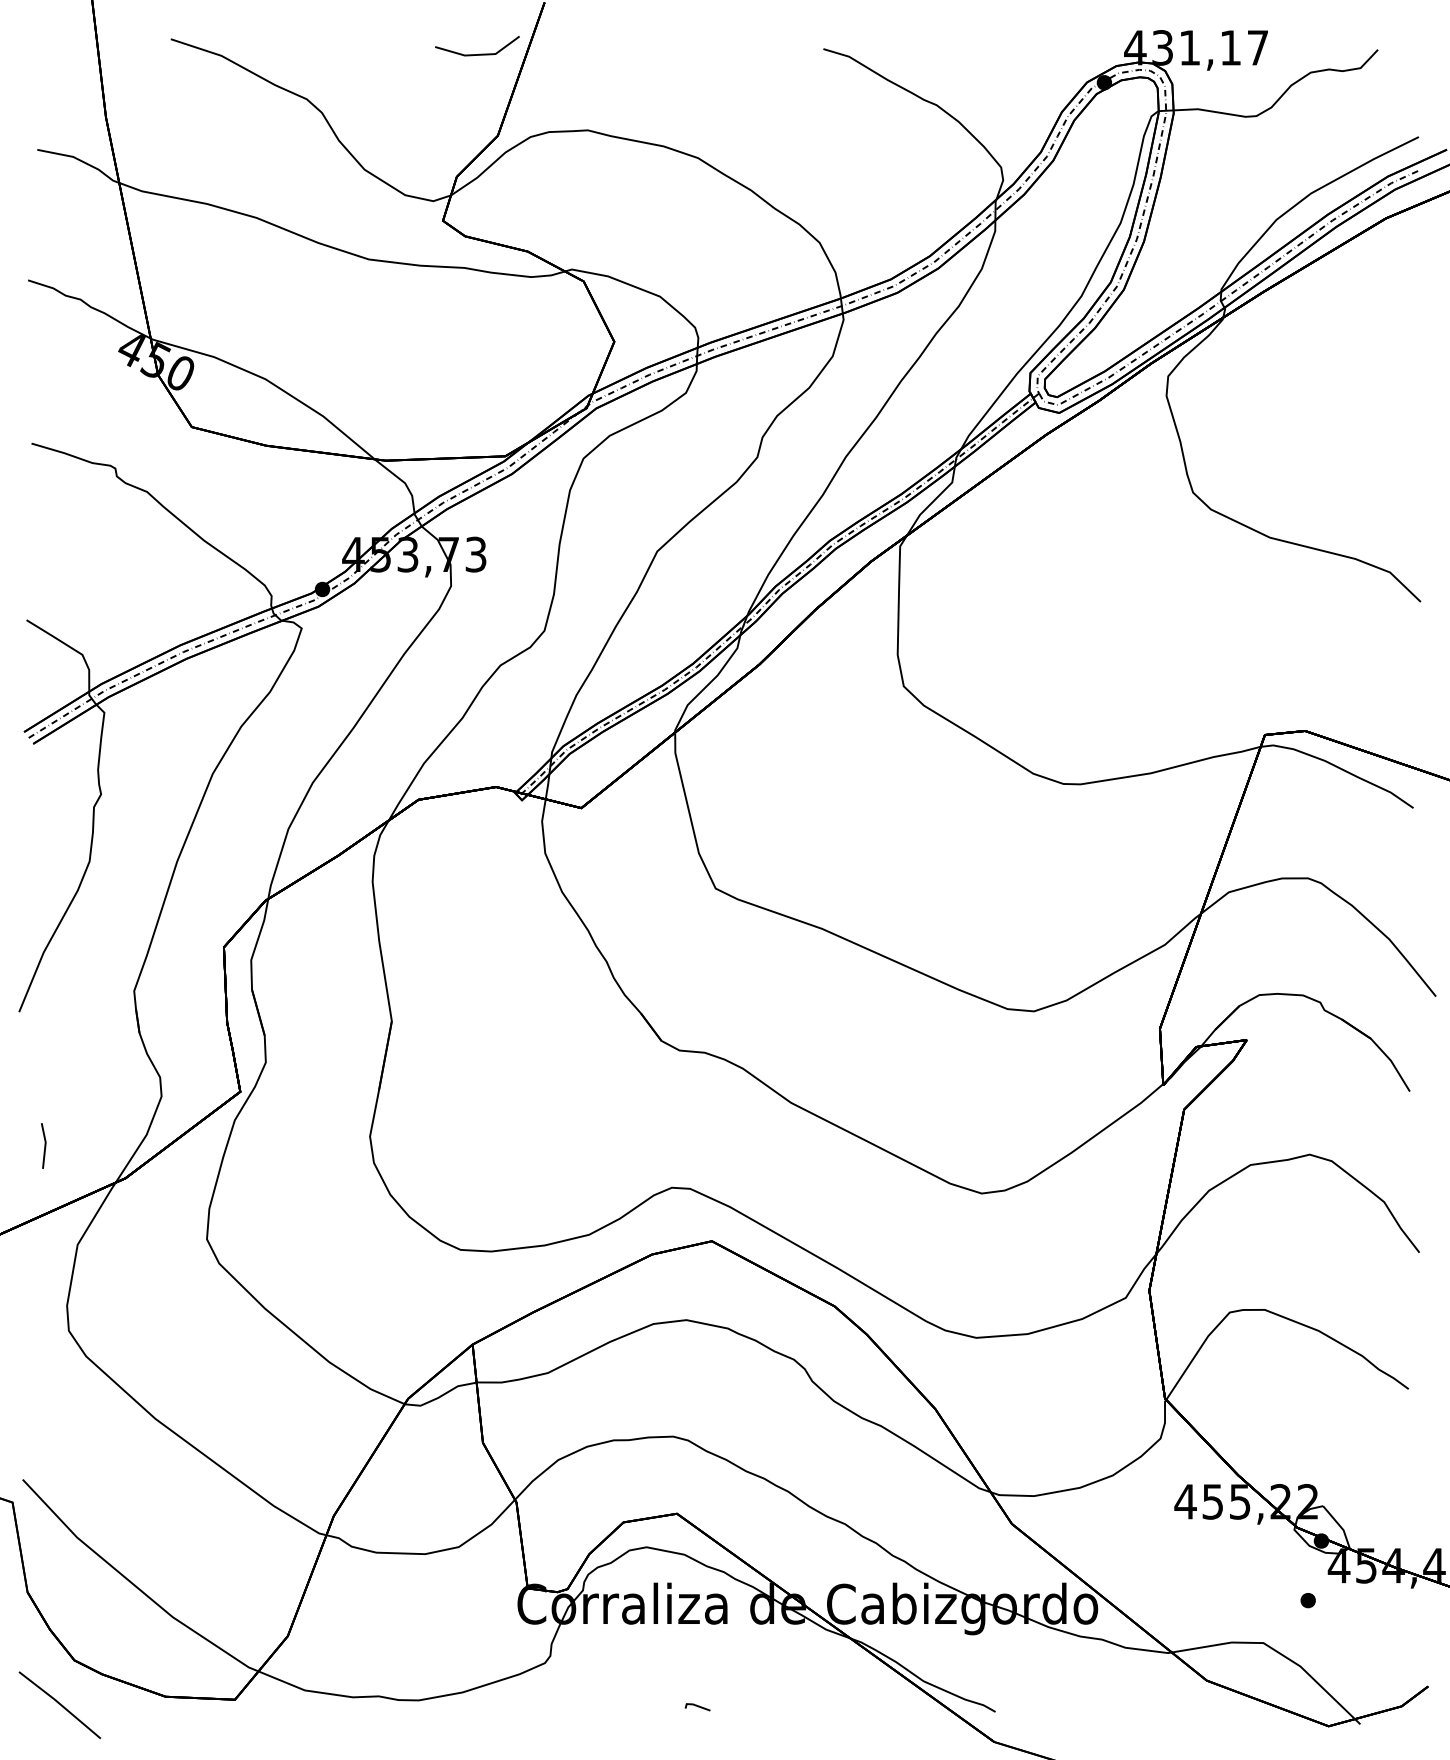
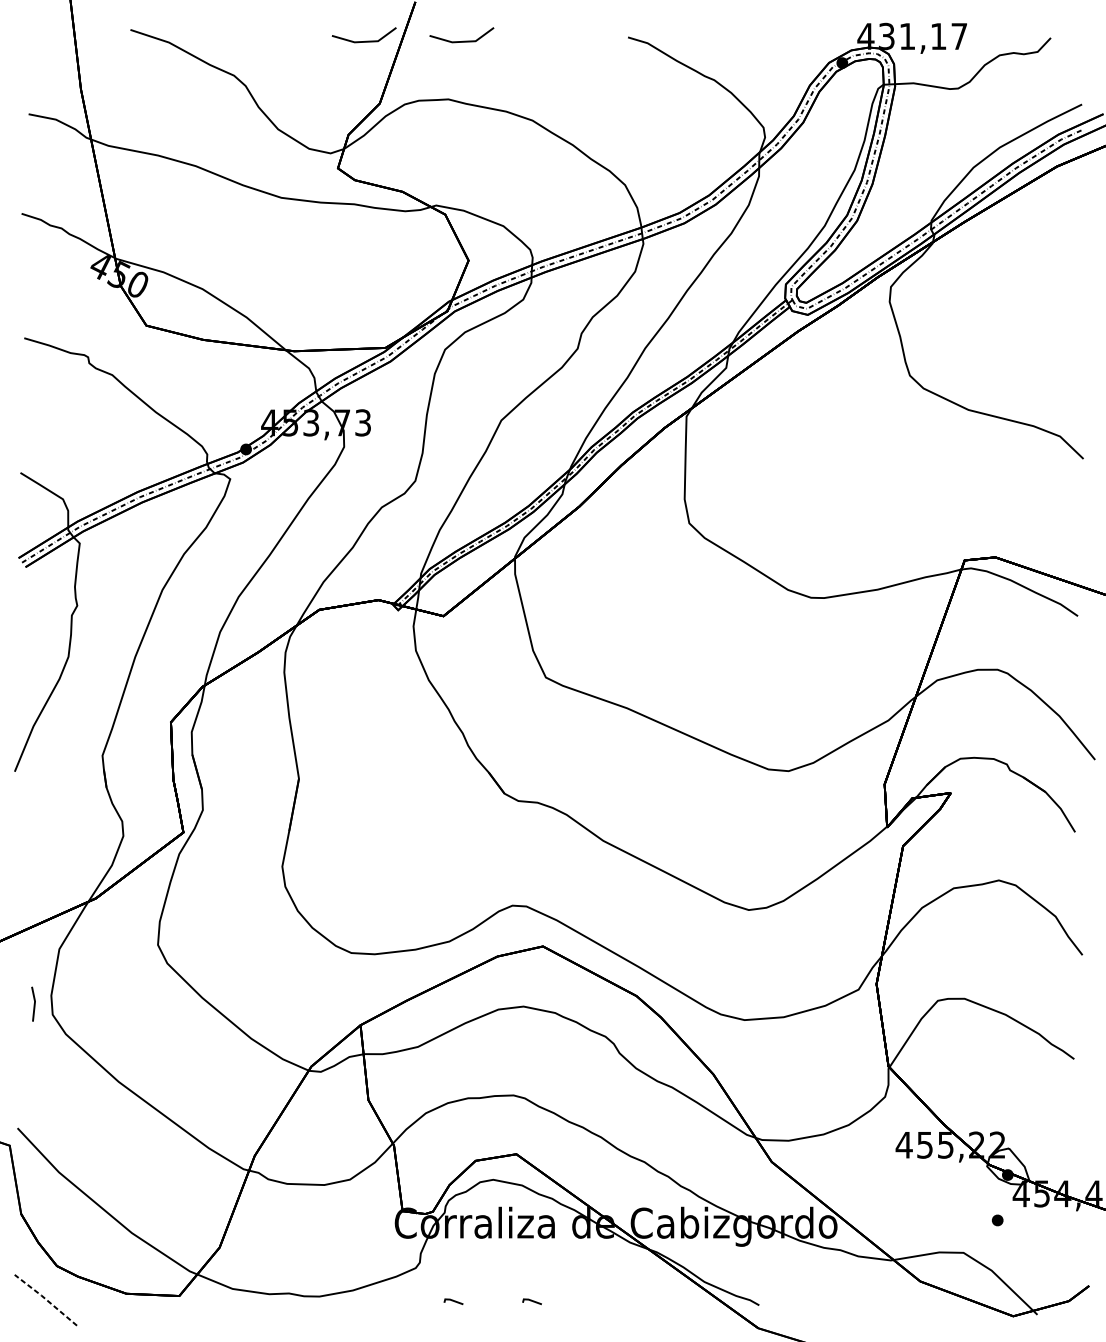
line: (607, 53) -> (463, 40), added
line: (44, 1145) -> (34, 1003), moved
line: (59, 1703) -> (45, 1298), solid -> dashed
line: (594, 1706) -> (453, 1301), added

